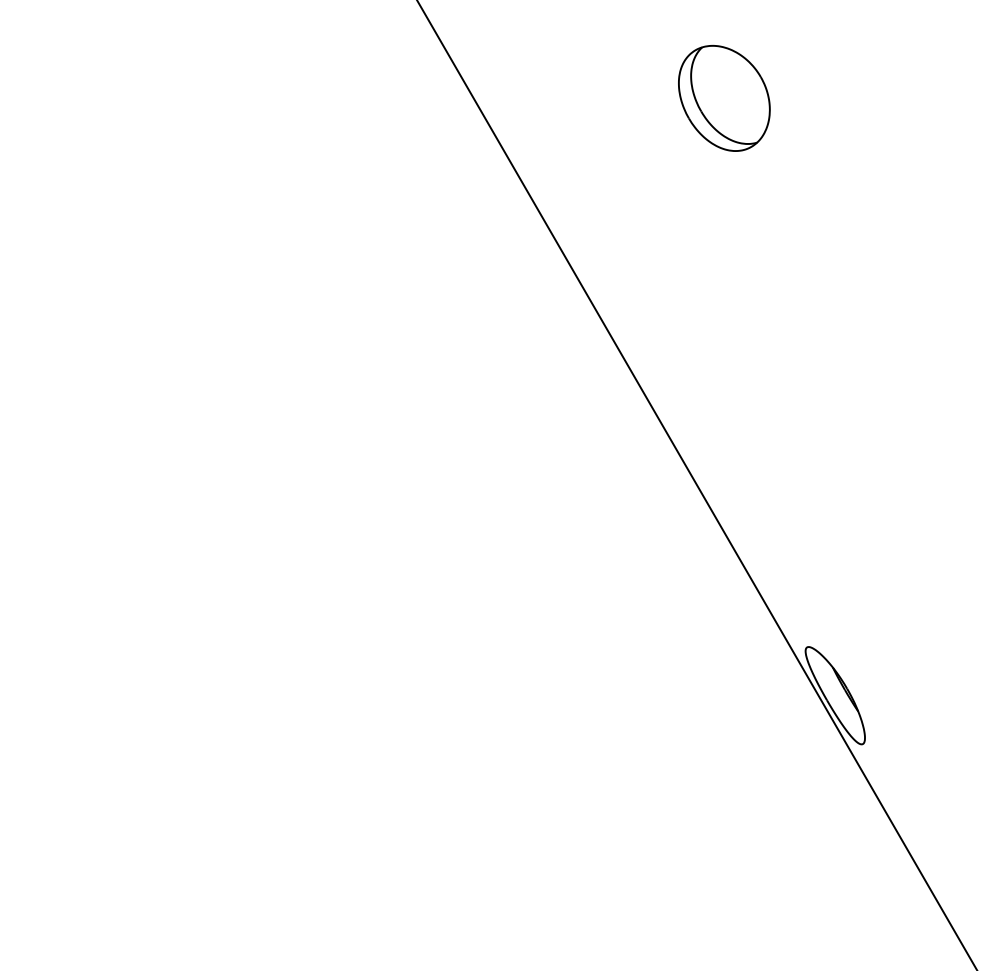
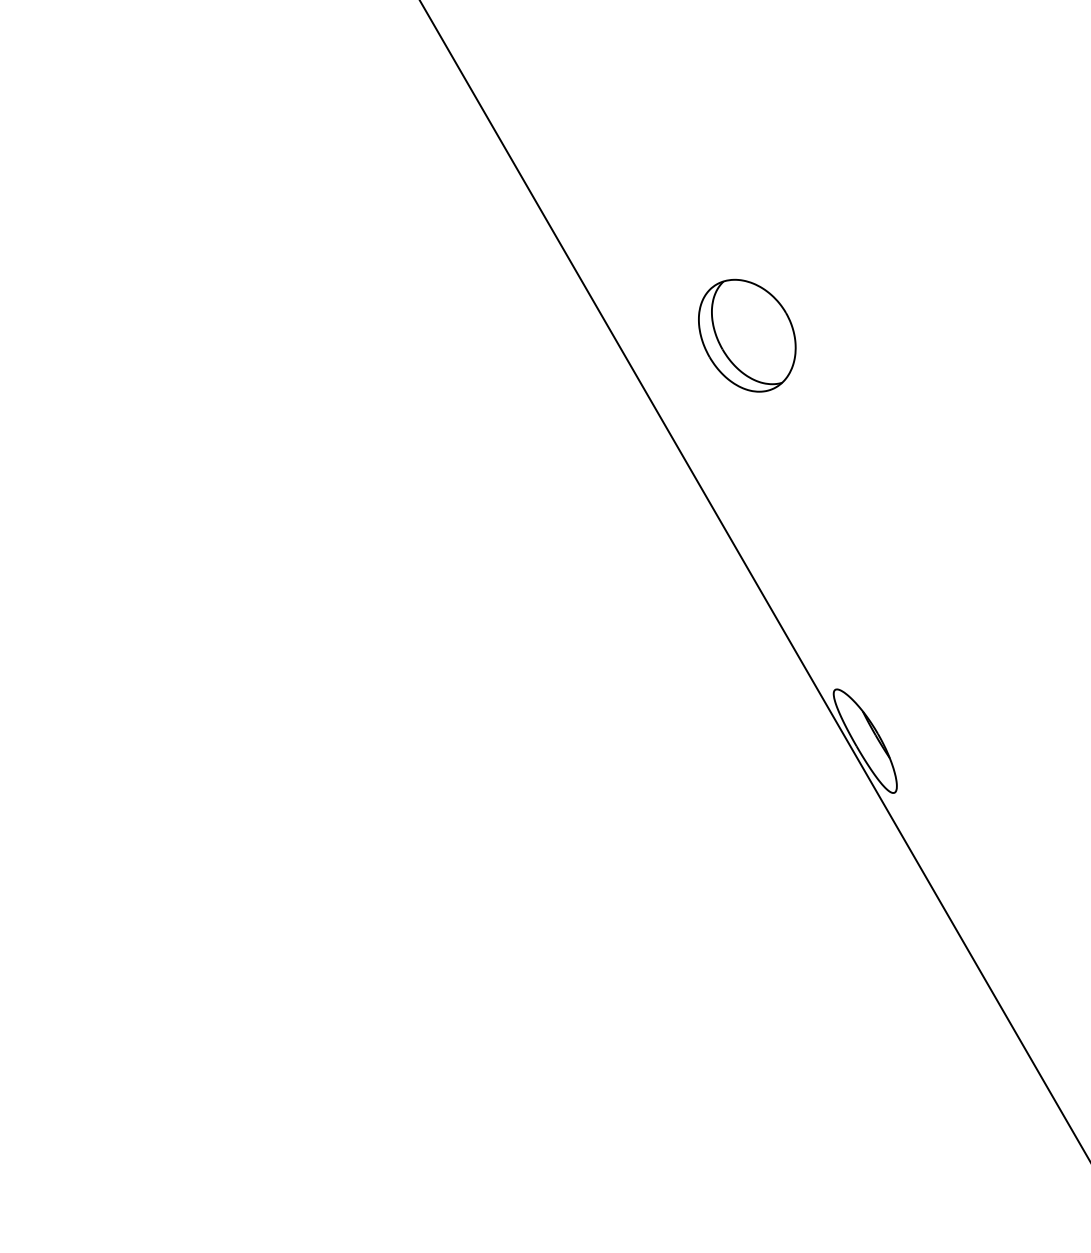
part: (724, 98) -> (747, 335), moved

